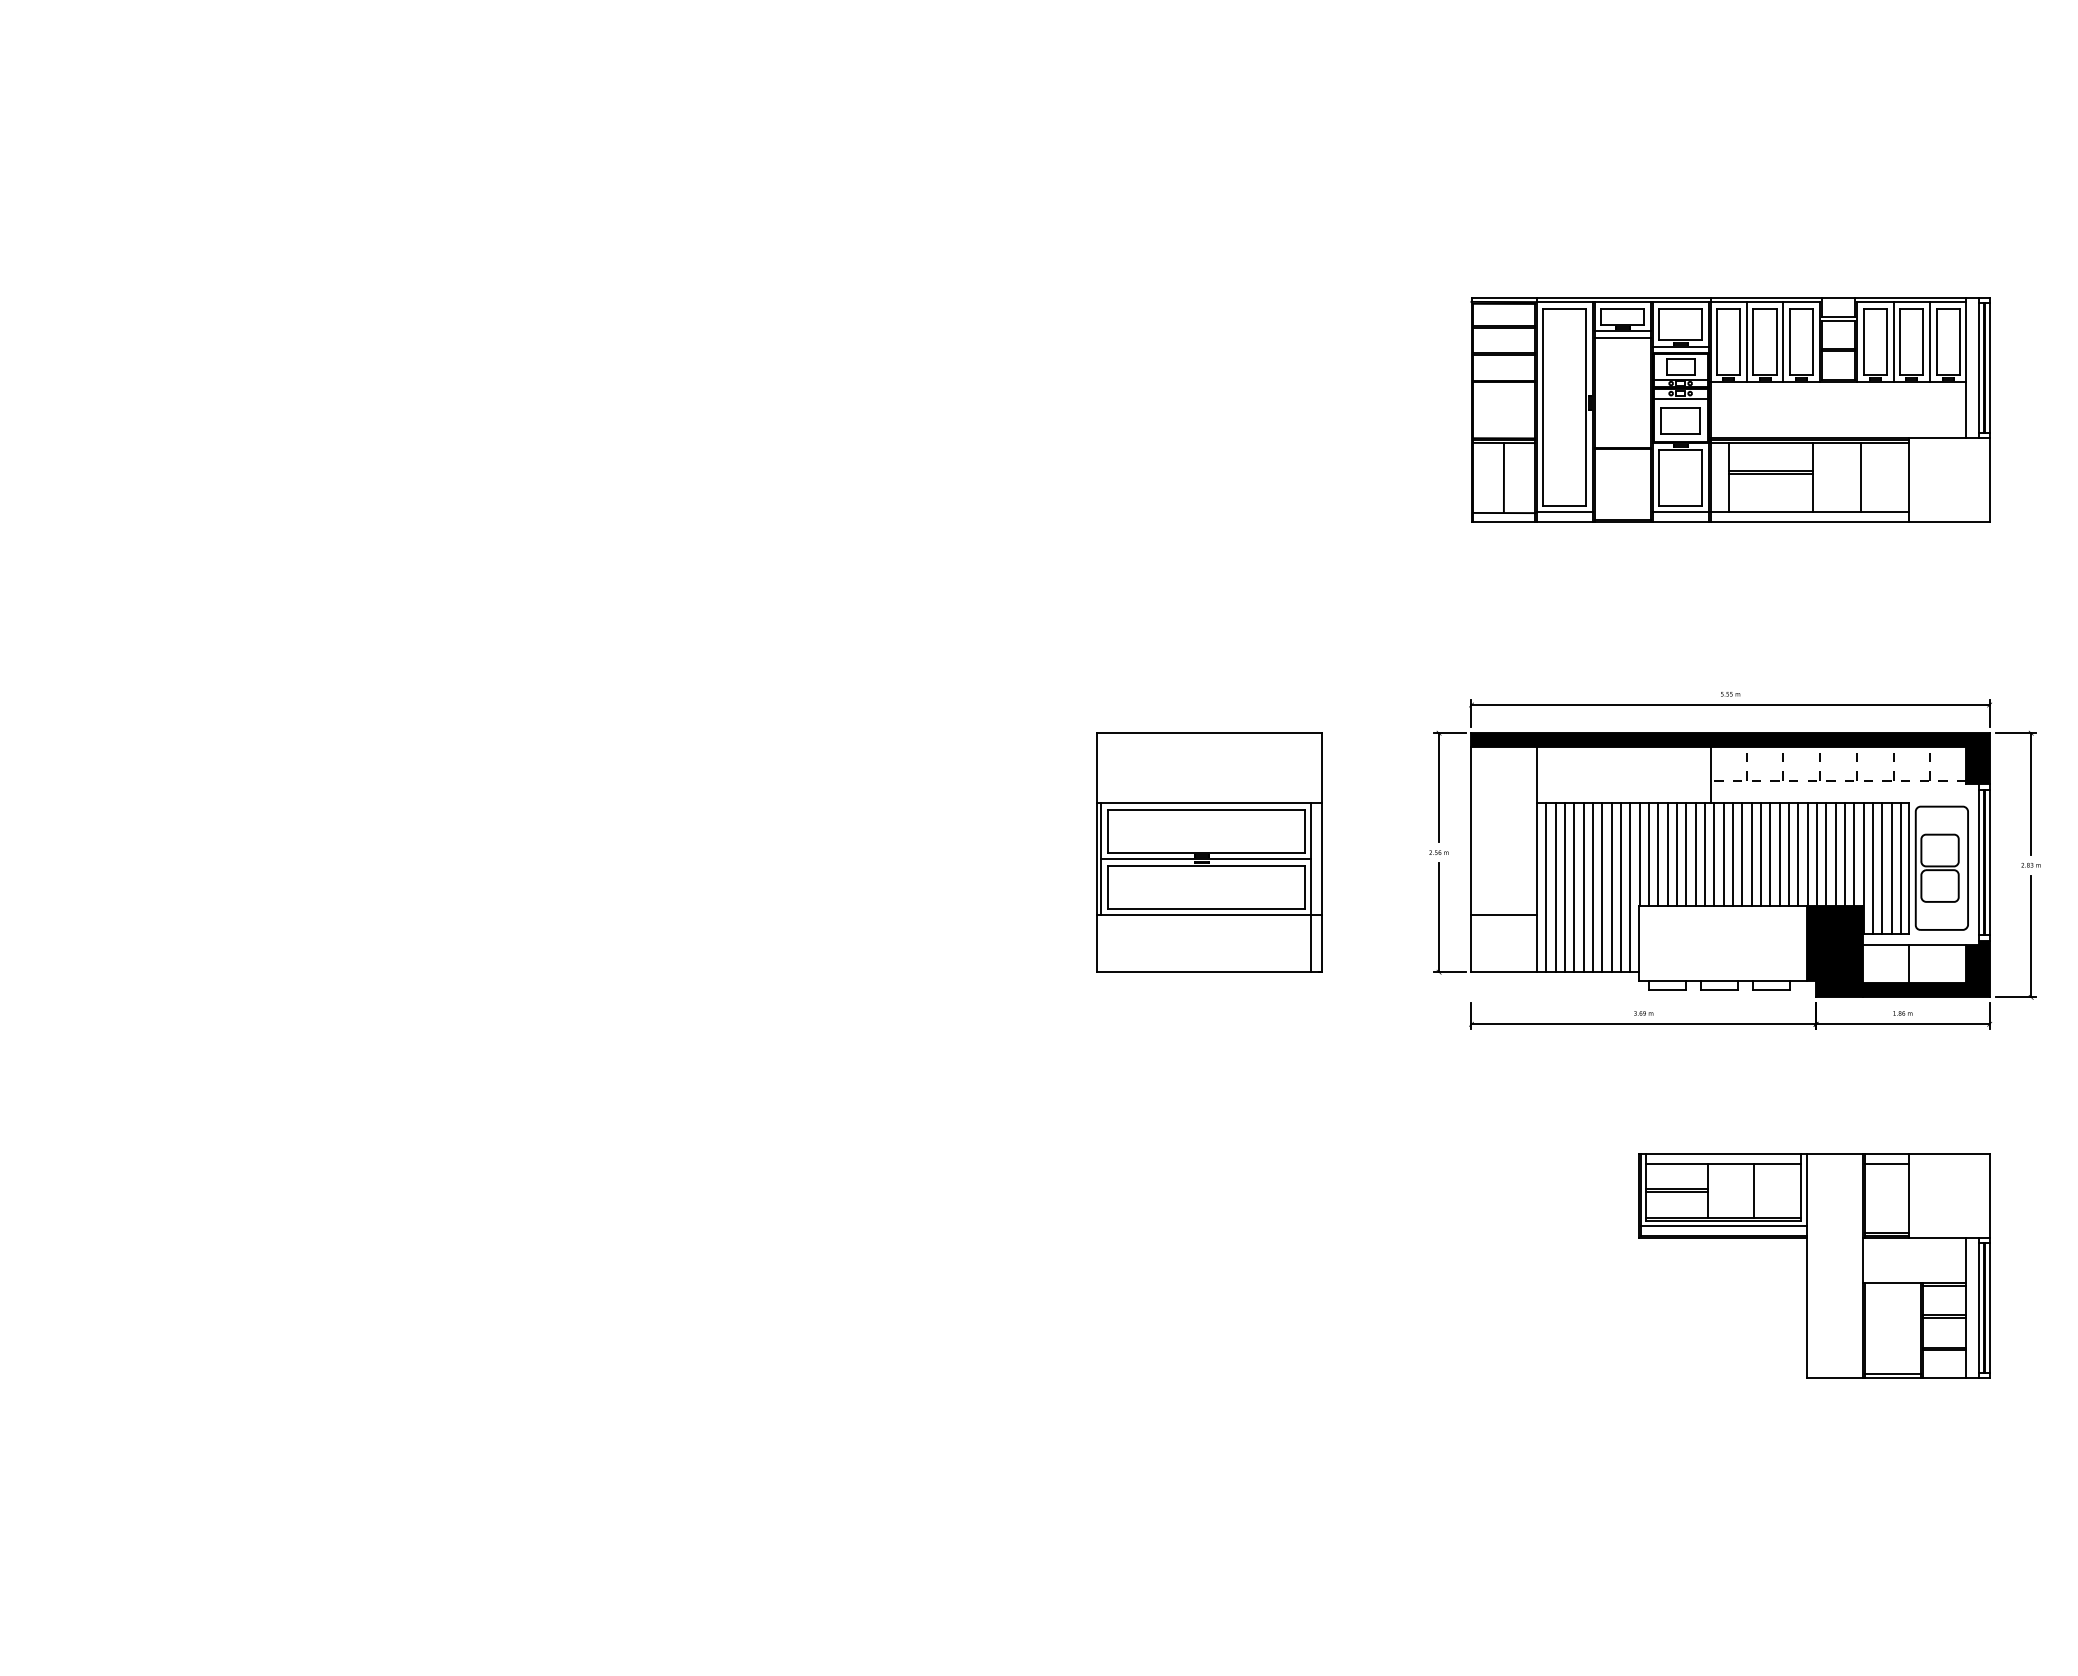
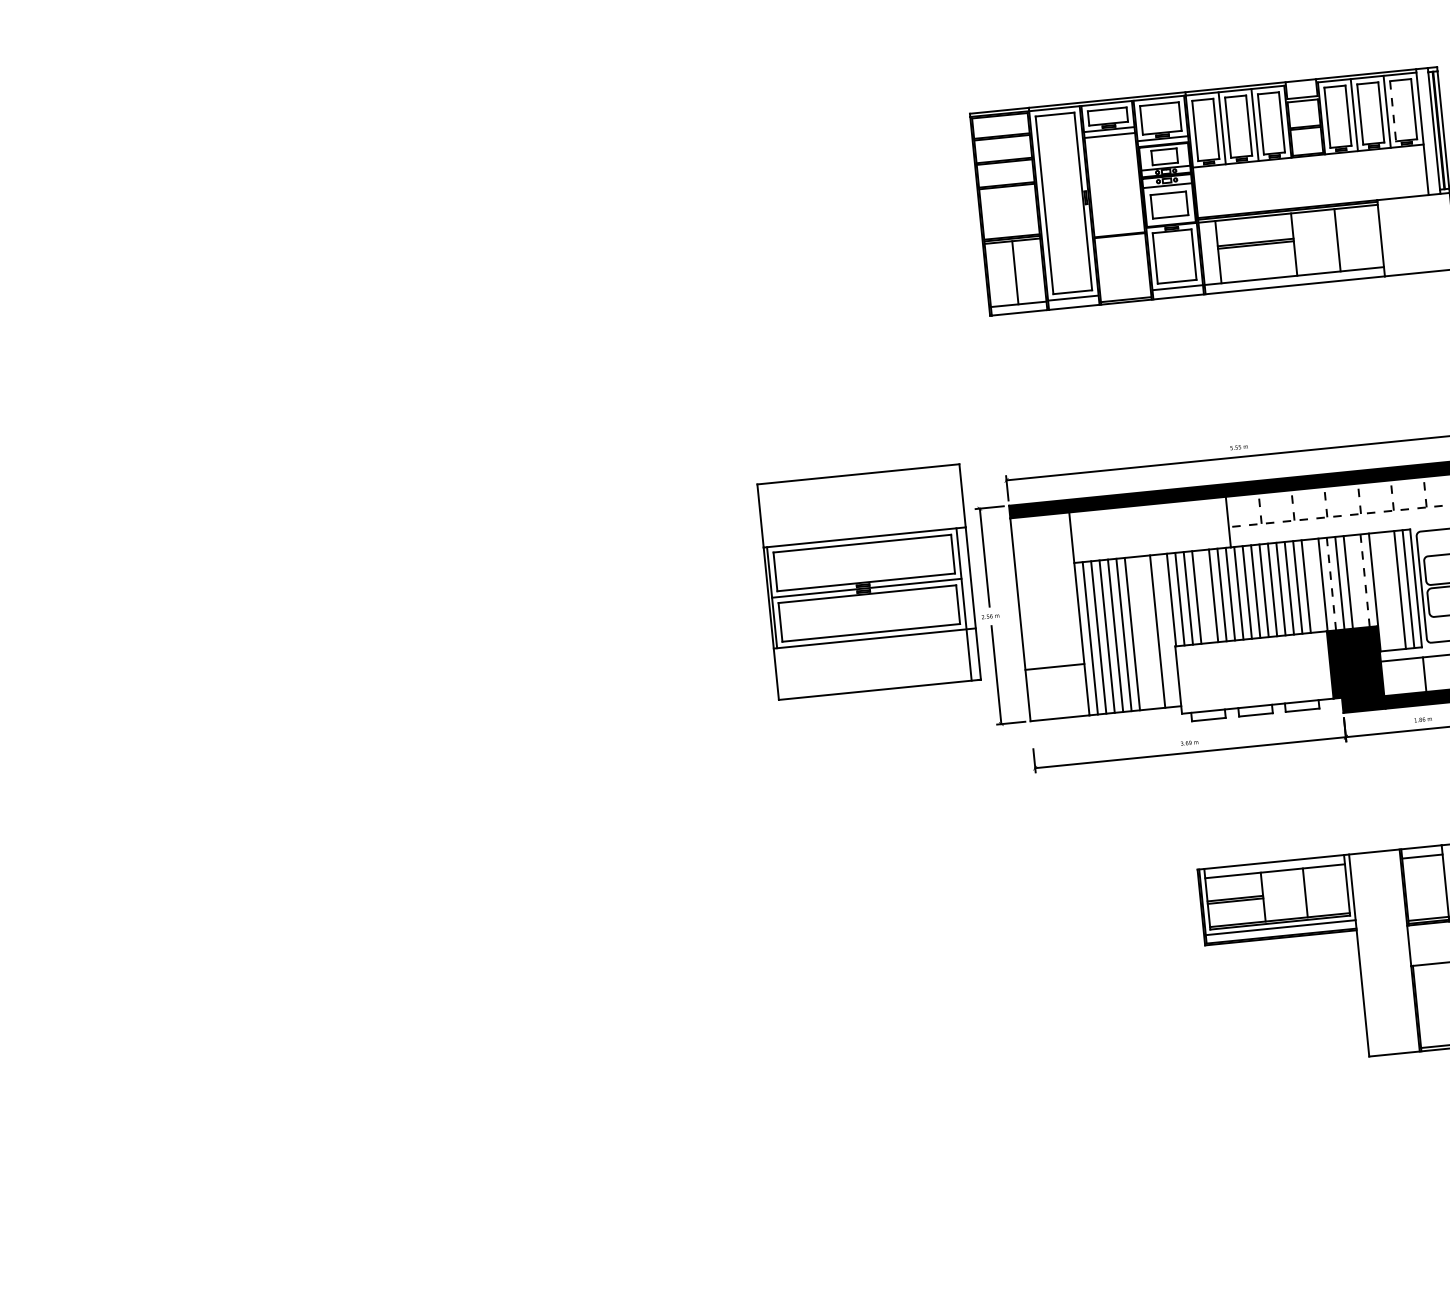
line: (1936, 342) -> (1393, 111), solid -> dashed
part: (1209, 852) -> (869, 581), moved
line: (1676, 854) -> (1204, 596), removed
line: (1798, 854) -> (1314, 585), removed
line: (1816, 854) -> (1331, 584), solid -> dashed
line: (1844, 854) -> (1356, 581), removed
line: (1854, 854) -> (1365, 580), solid -> dashed
line: (1873, 868) -> (1383, 591), removed
line: (1882, 868) -> (1391, 590), removed
line: (1602, 887) -> (1141, 633), removed
line: (1611, 887) -> (1149, 632), removed
line: (1630, 887) -> (1166, 630), removed

